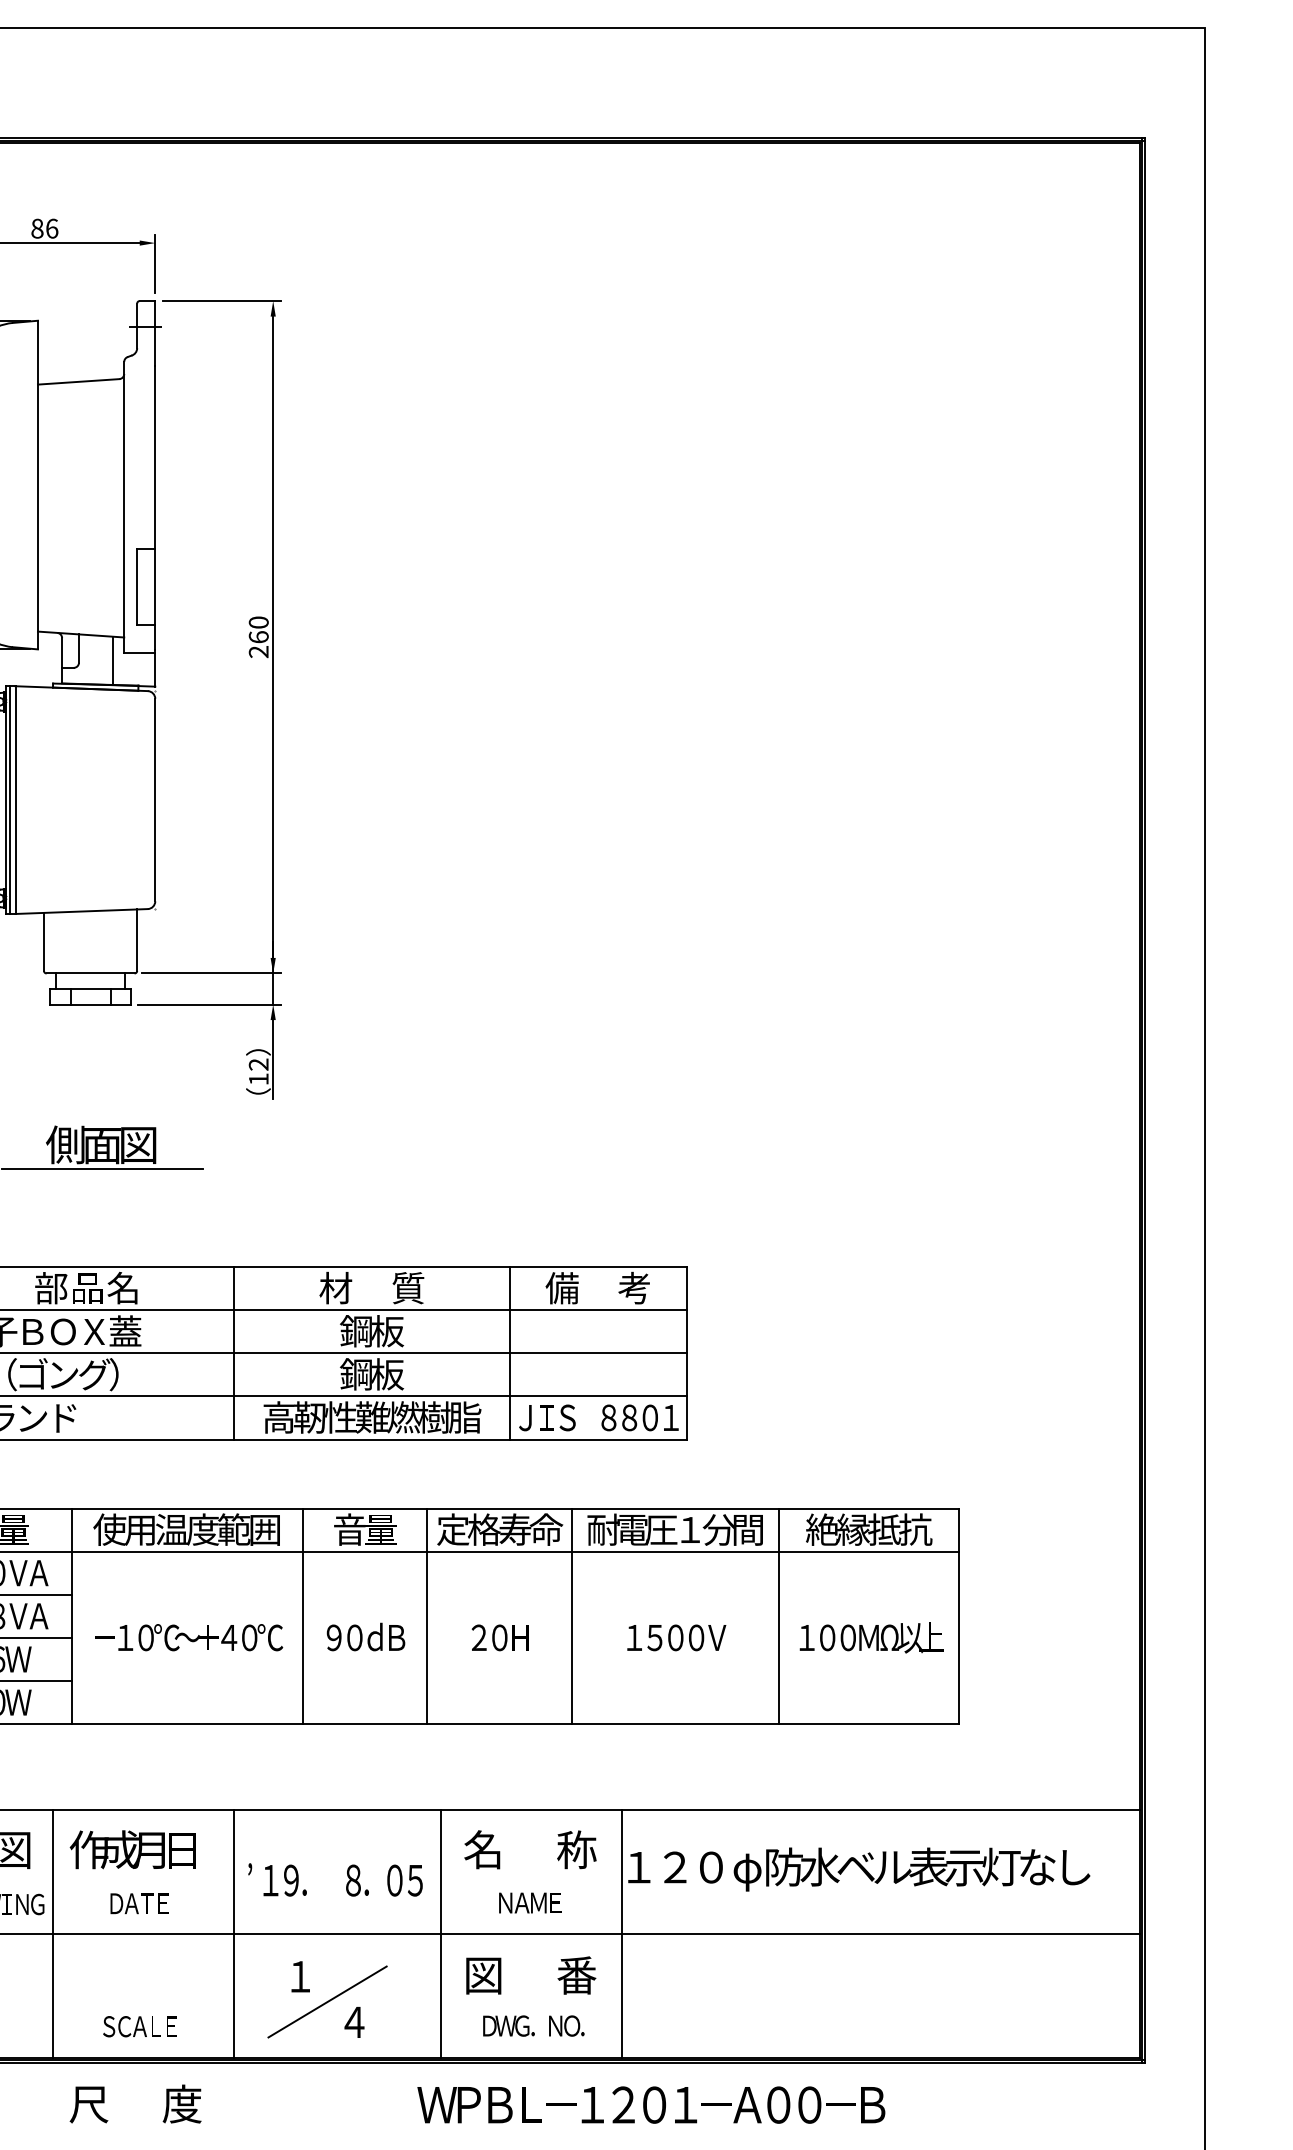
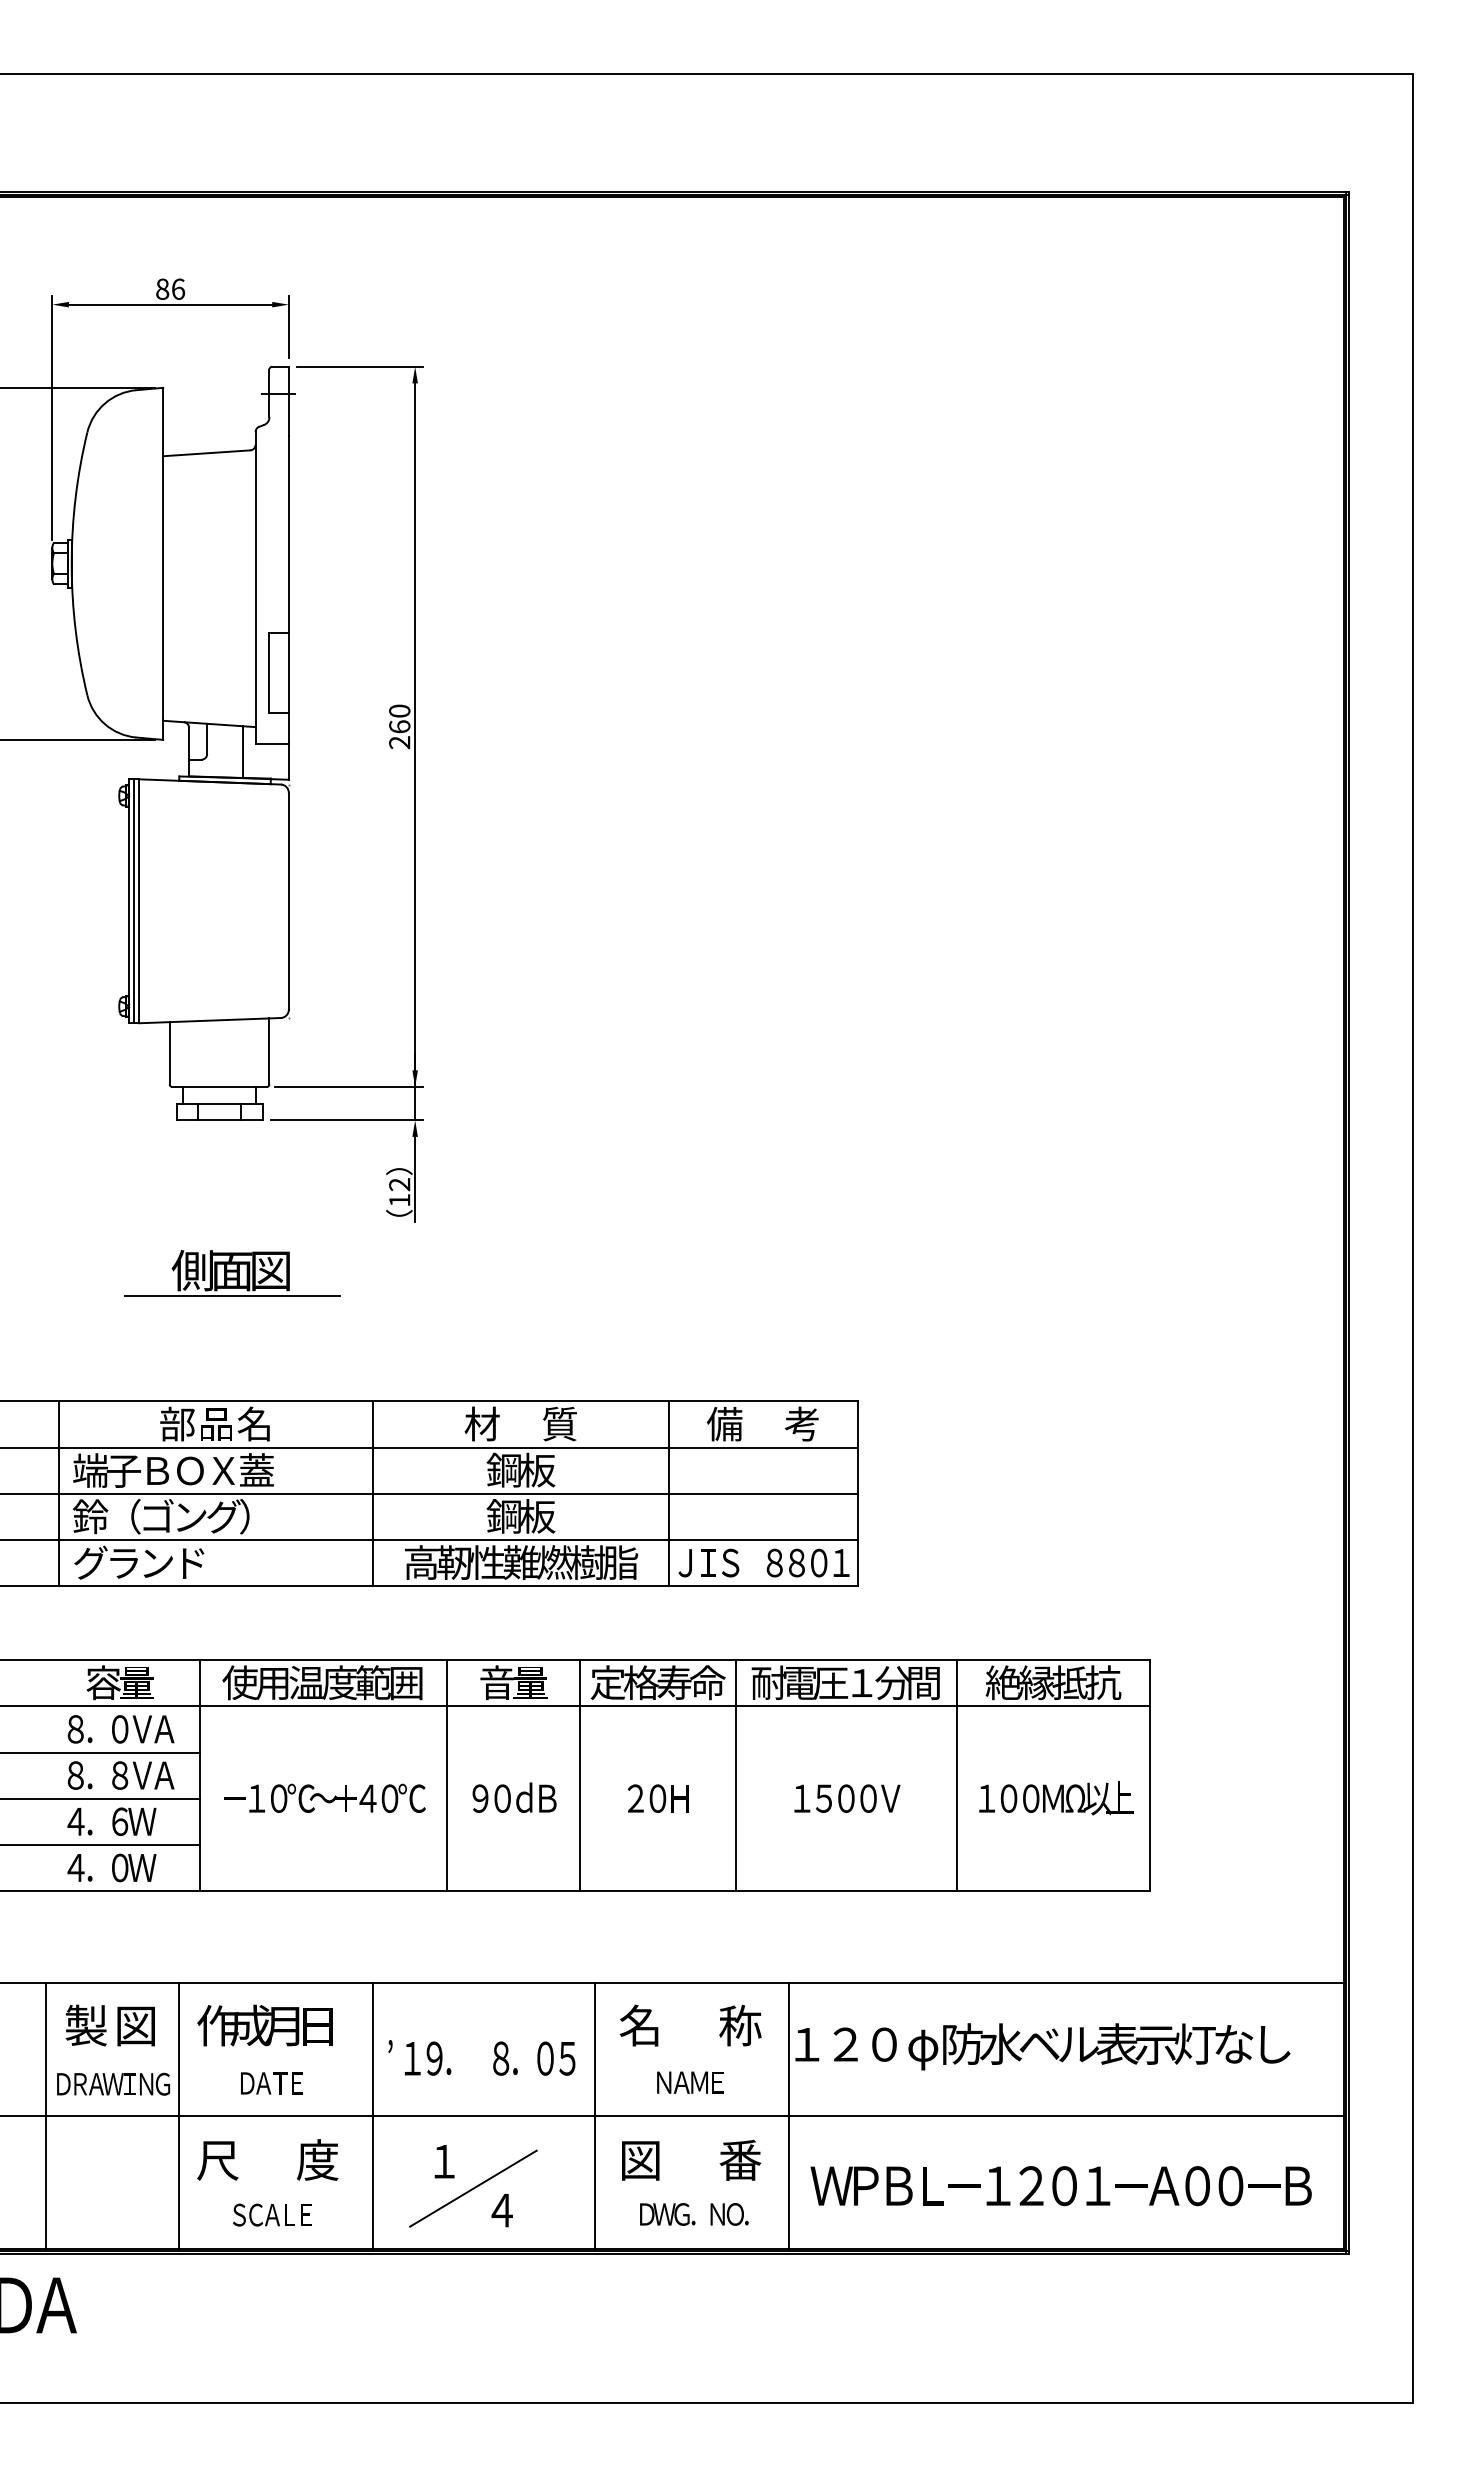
text: (135, 2103) -> (267, 2159), moved
text: (650, 2105) -> (1060, 2186), moved

